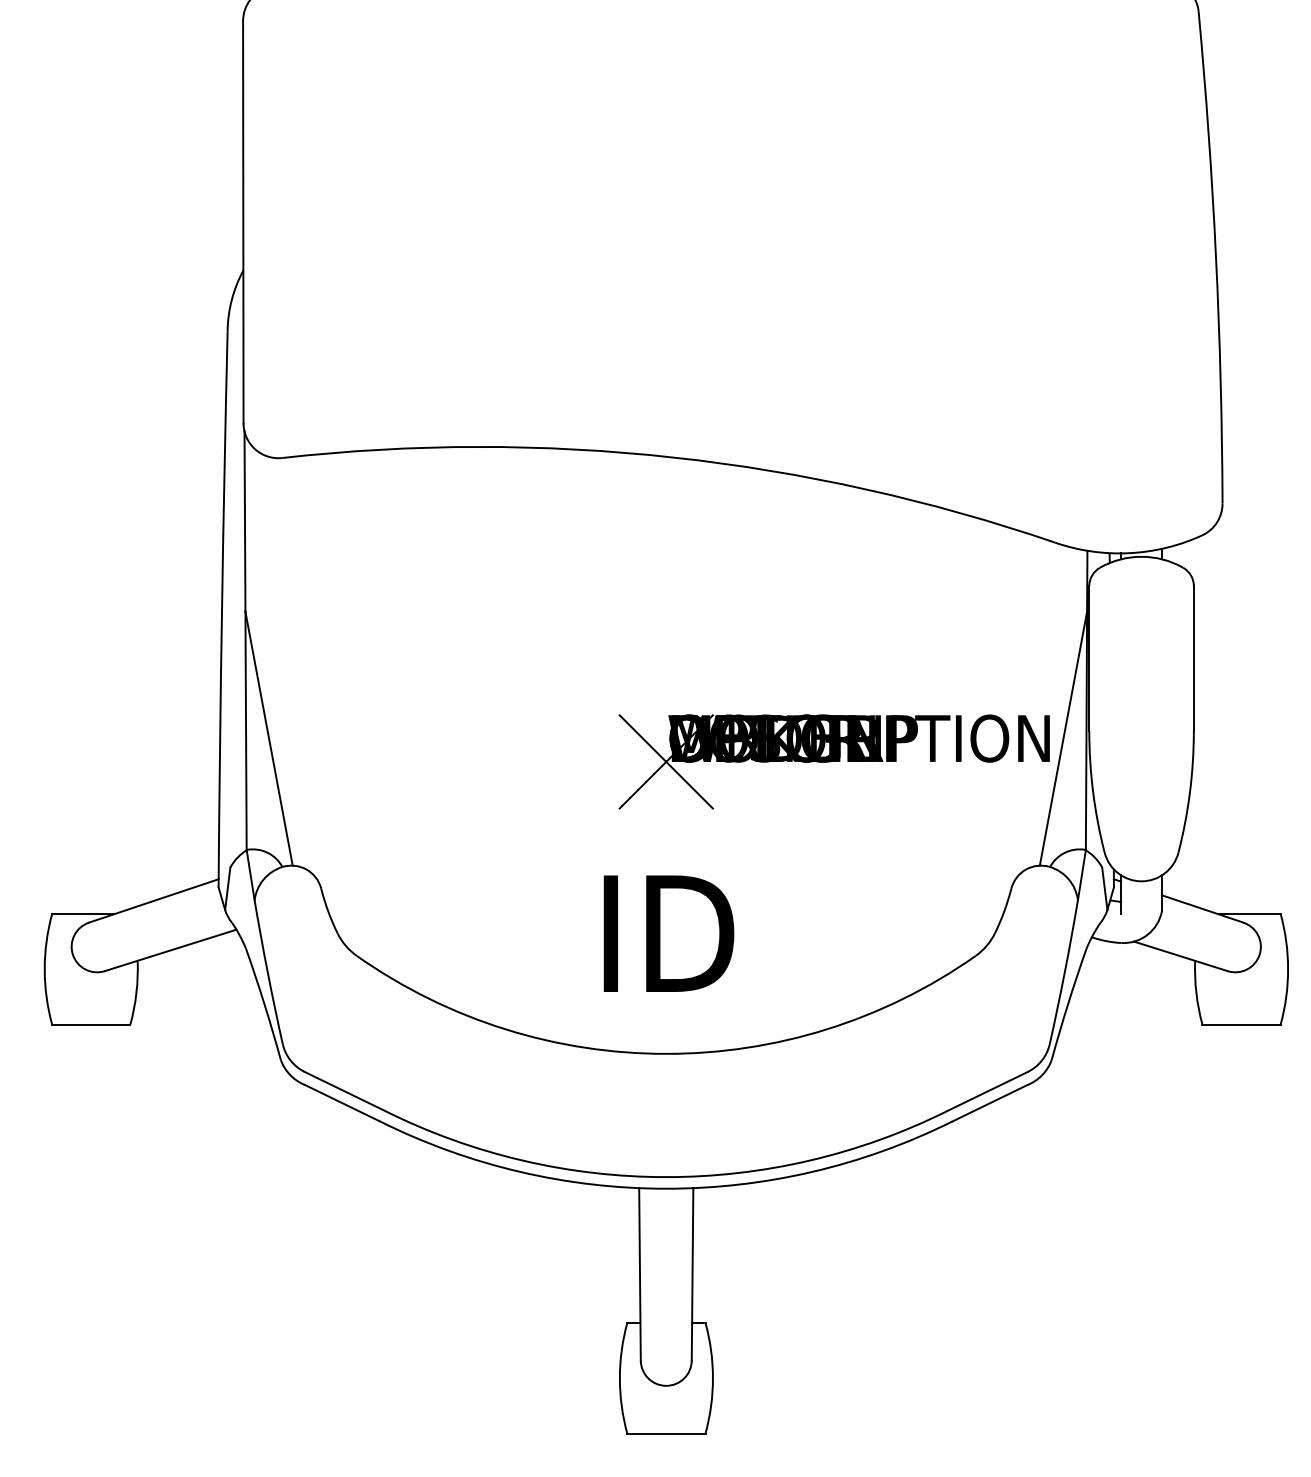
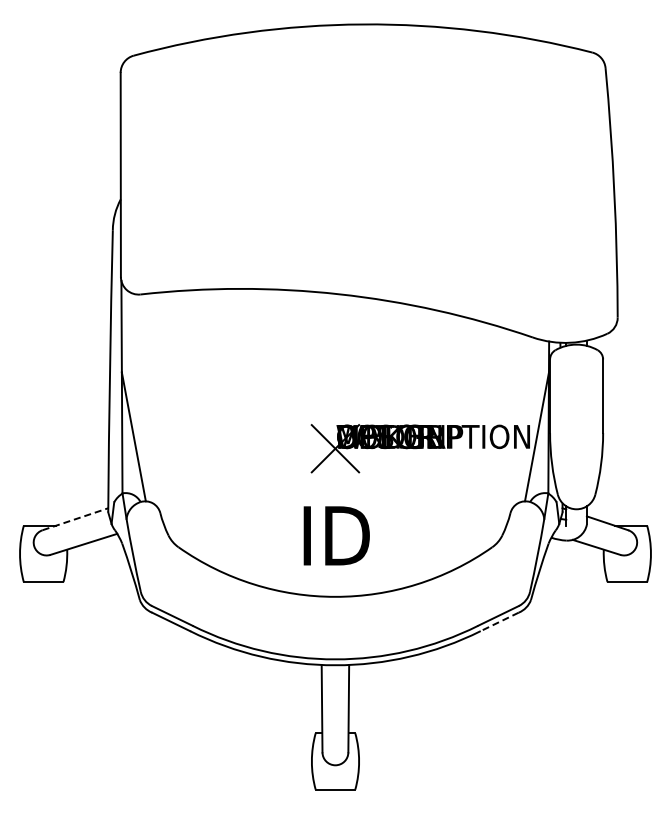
line: (154, 901) -> (75, 519), solid -> dashed
line: (989, 1104) -> (499, 622), solid -> dashed

